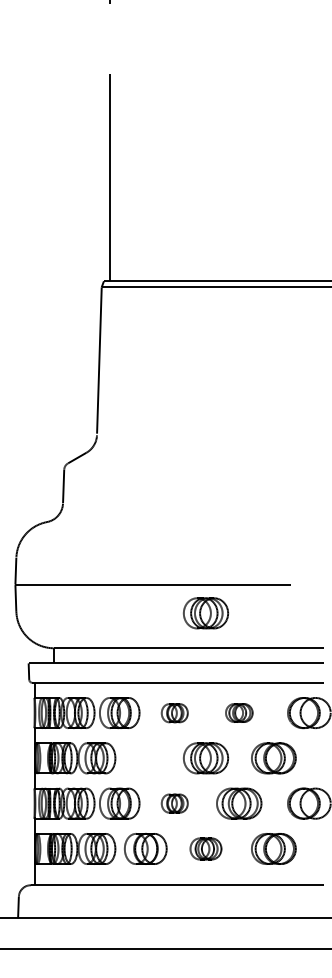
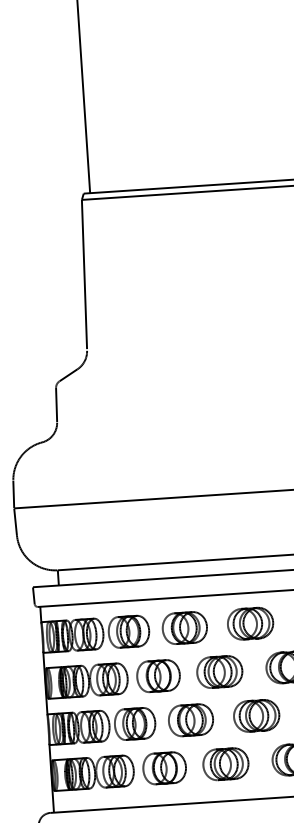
part: (206, 613) -> (210, 524), removed
part: (239, 712) -> (250, 623), size x1.67
part: (174, 713) -> (184, 628), size x1.67
part: (145, 758) -> (158, 676), added
part: (174, 803) -> (190, 720), size x1.67
part: (205, 848) -> (225, 763), size x1.43

